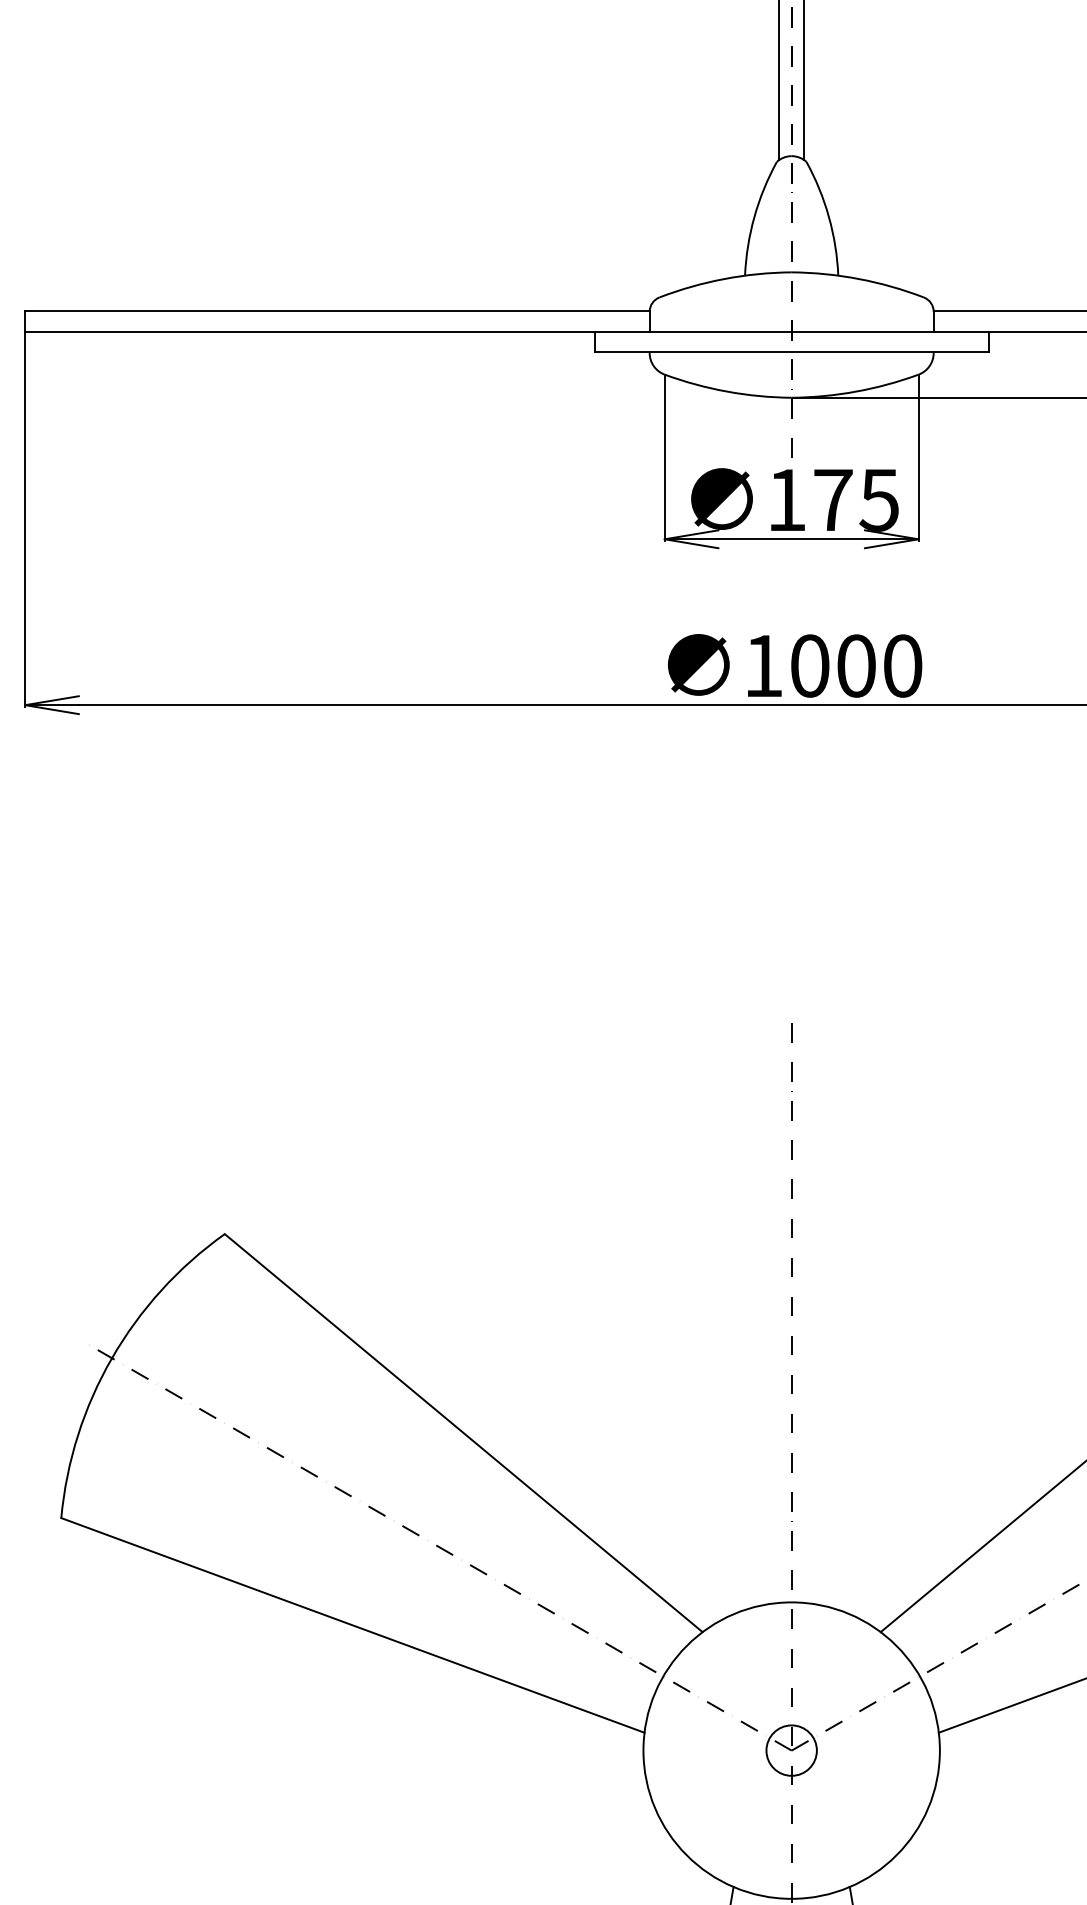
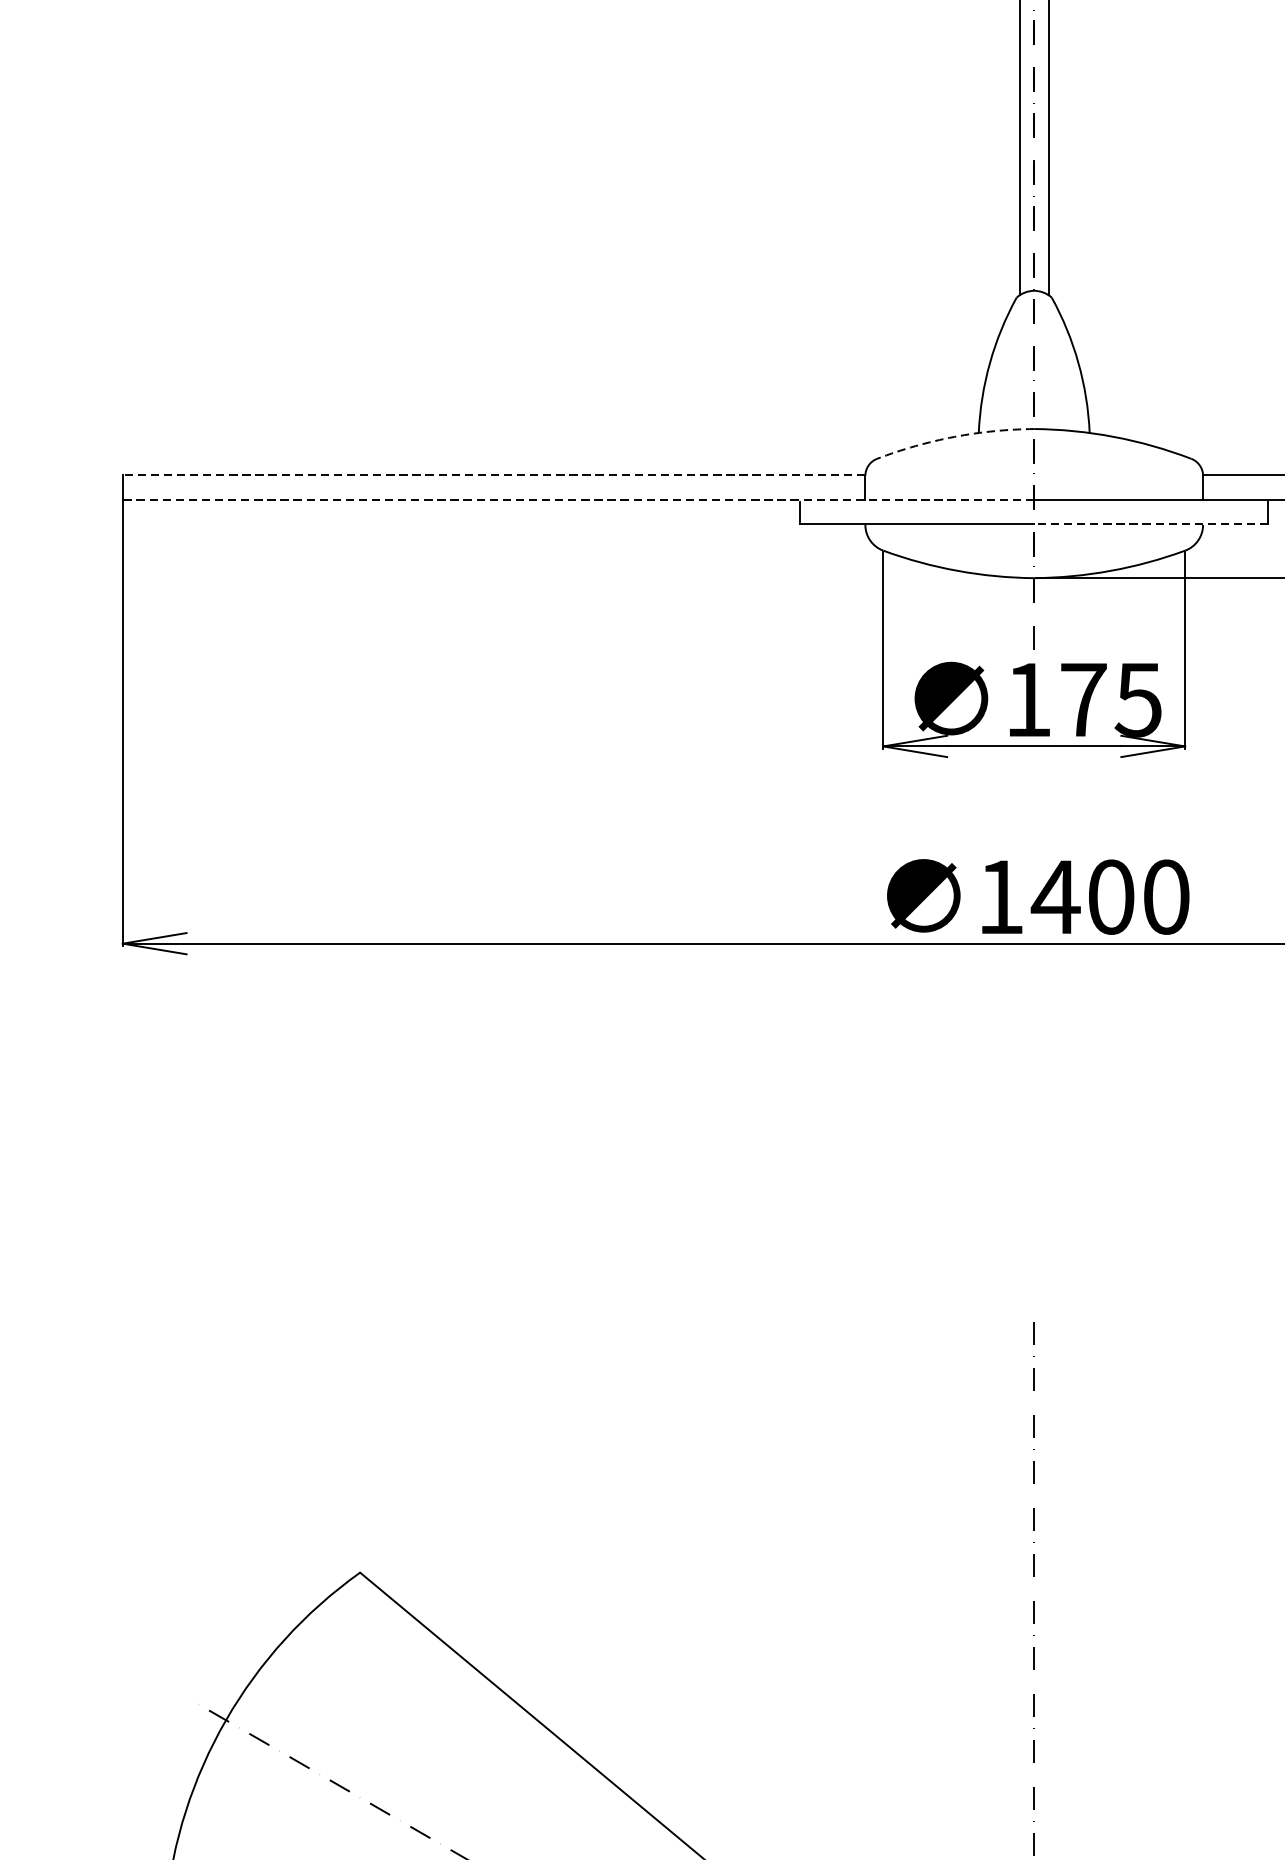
arc: (724, 279) -> (954, 437), solid -> dashed
line: (336, 310) -> (492, 474), solid -> dashed
line: (407, 331) -> (577, 499), solid -> dashed
line: (889, 351) -> (1150, 523), solid -> dashed
text: (809, 665) -> (1055, 896), 1000 -> 1400

